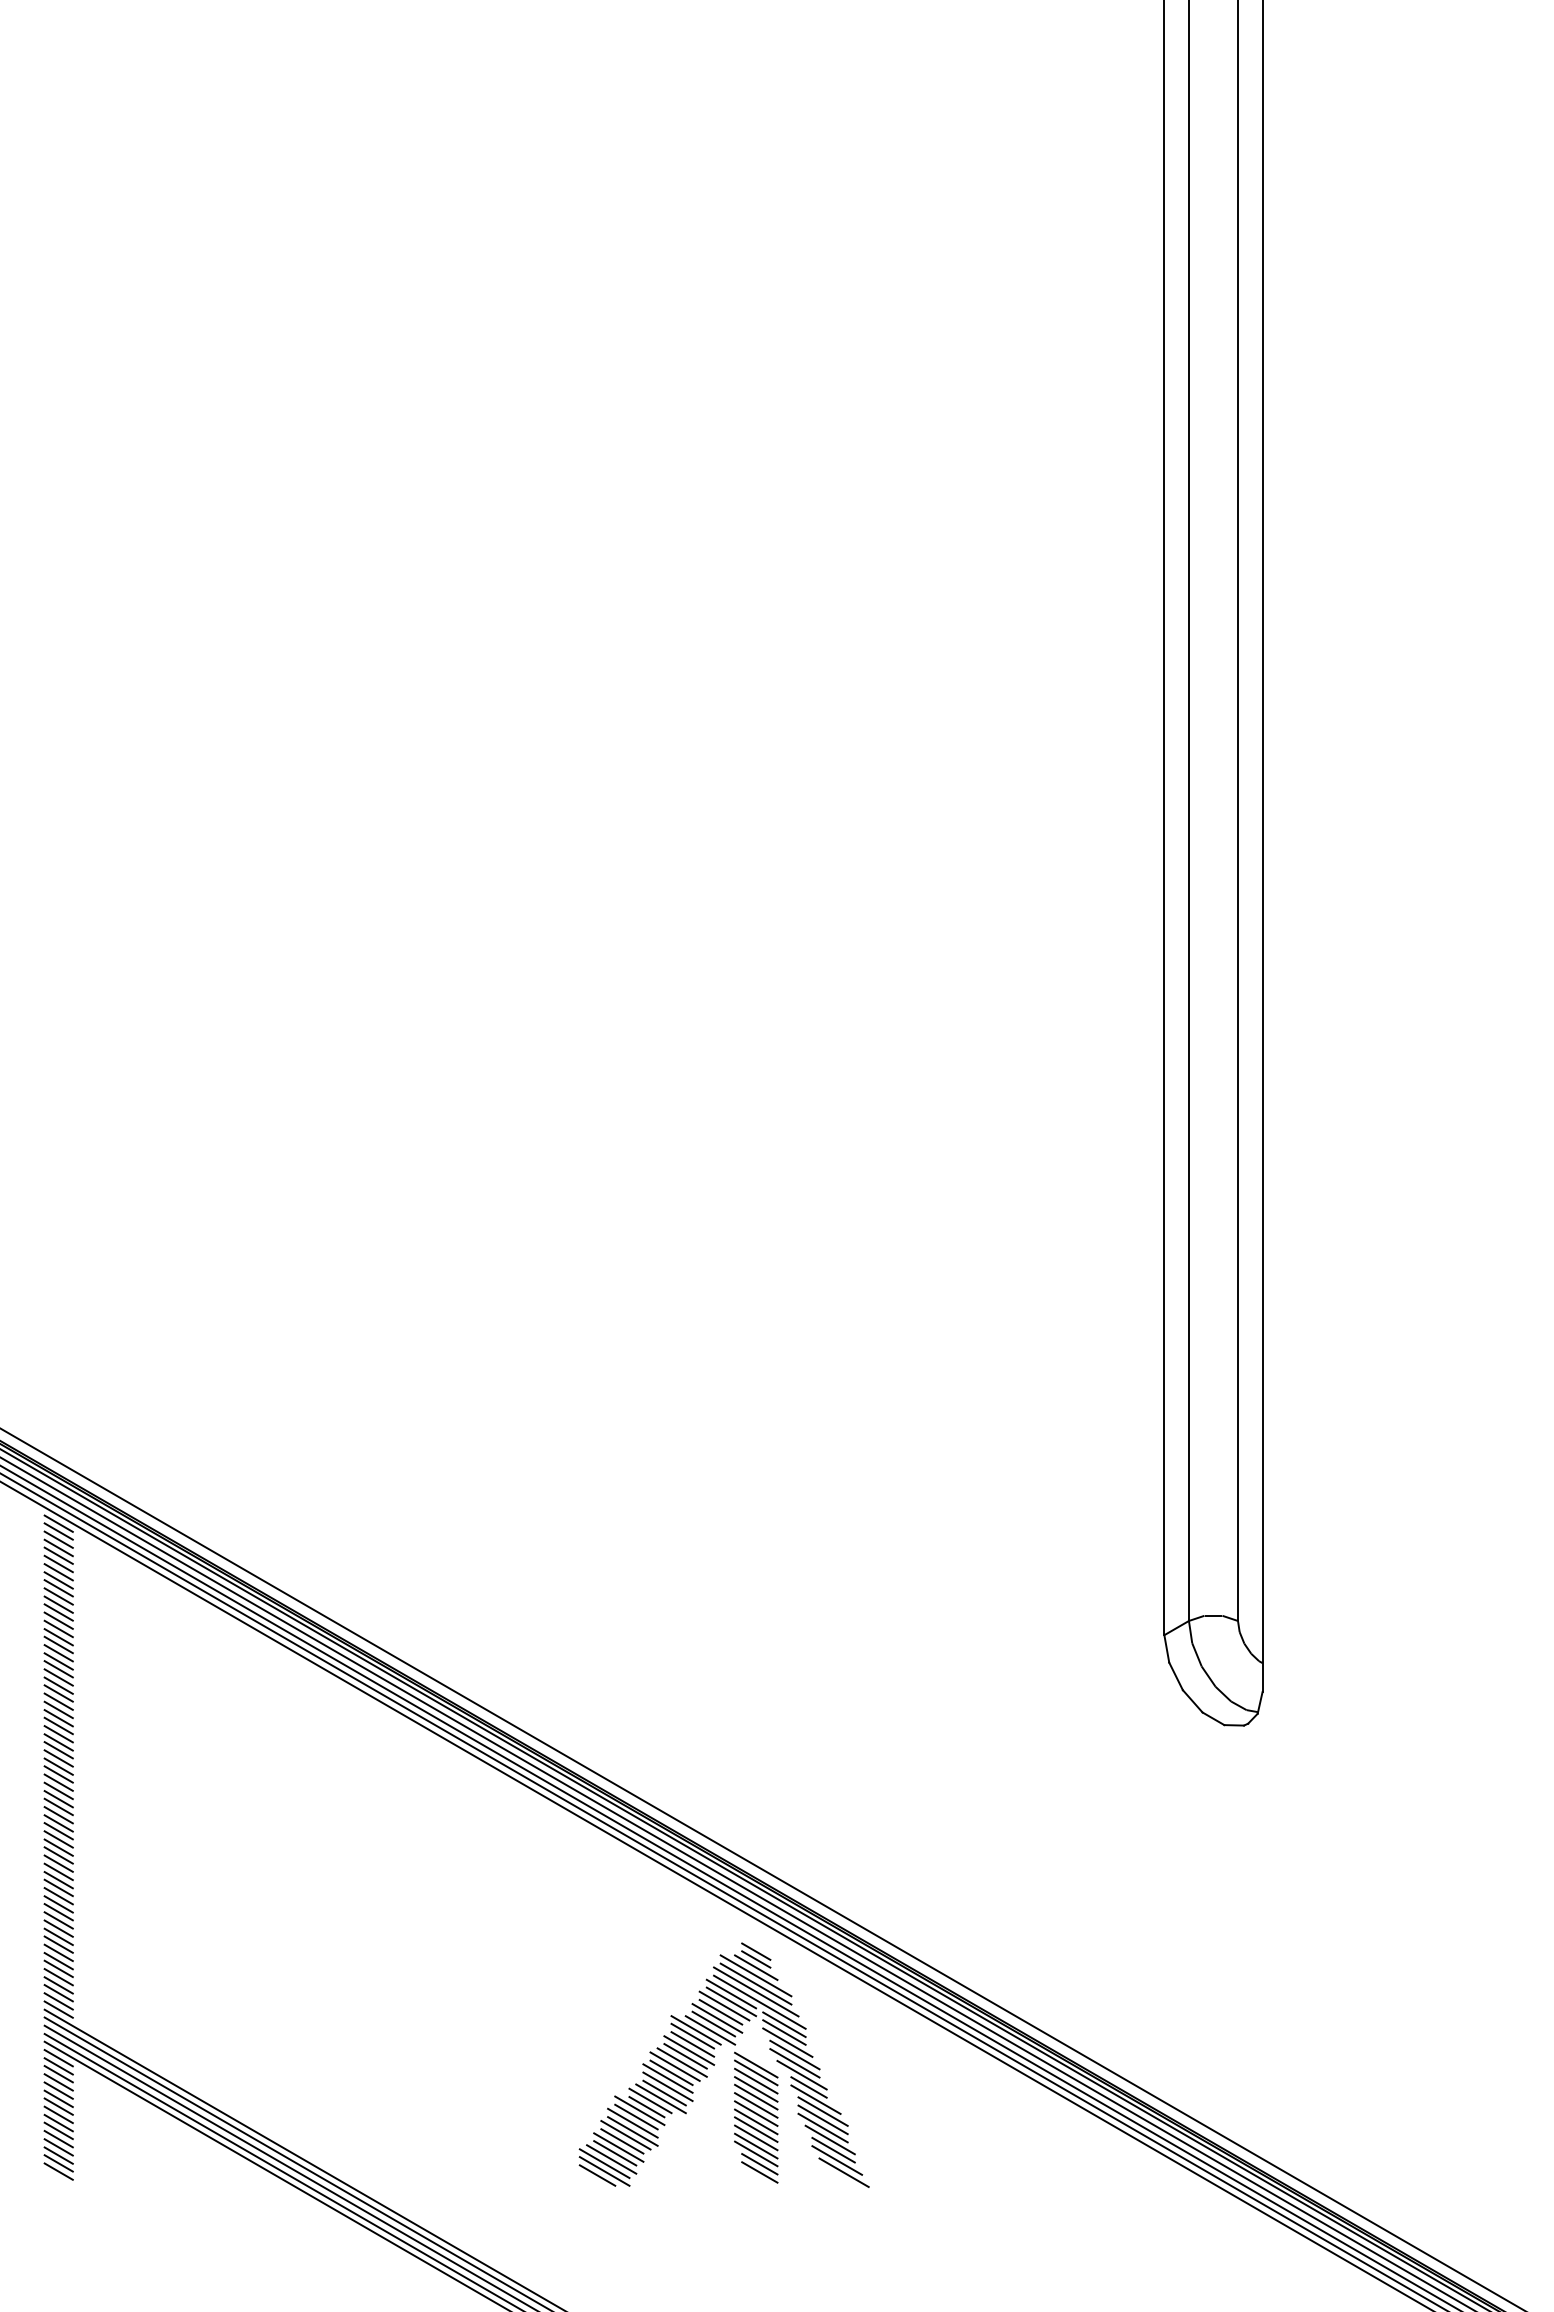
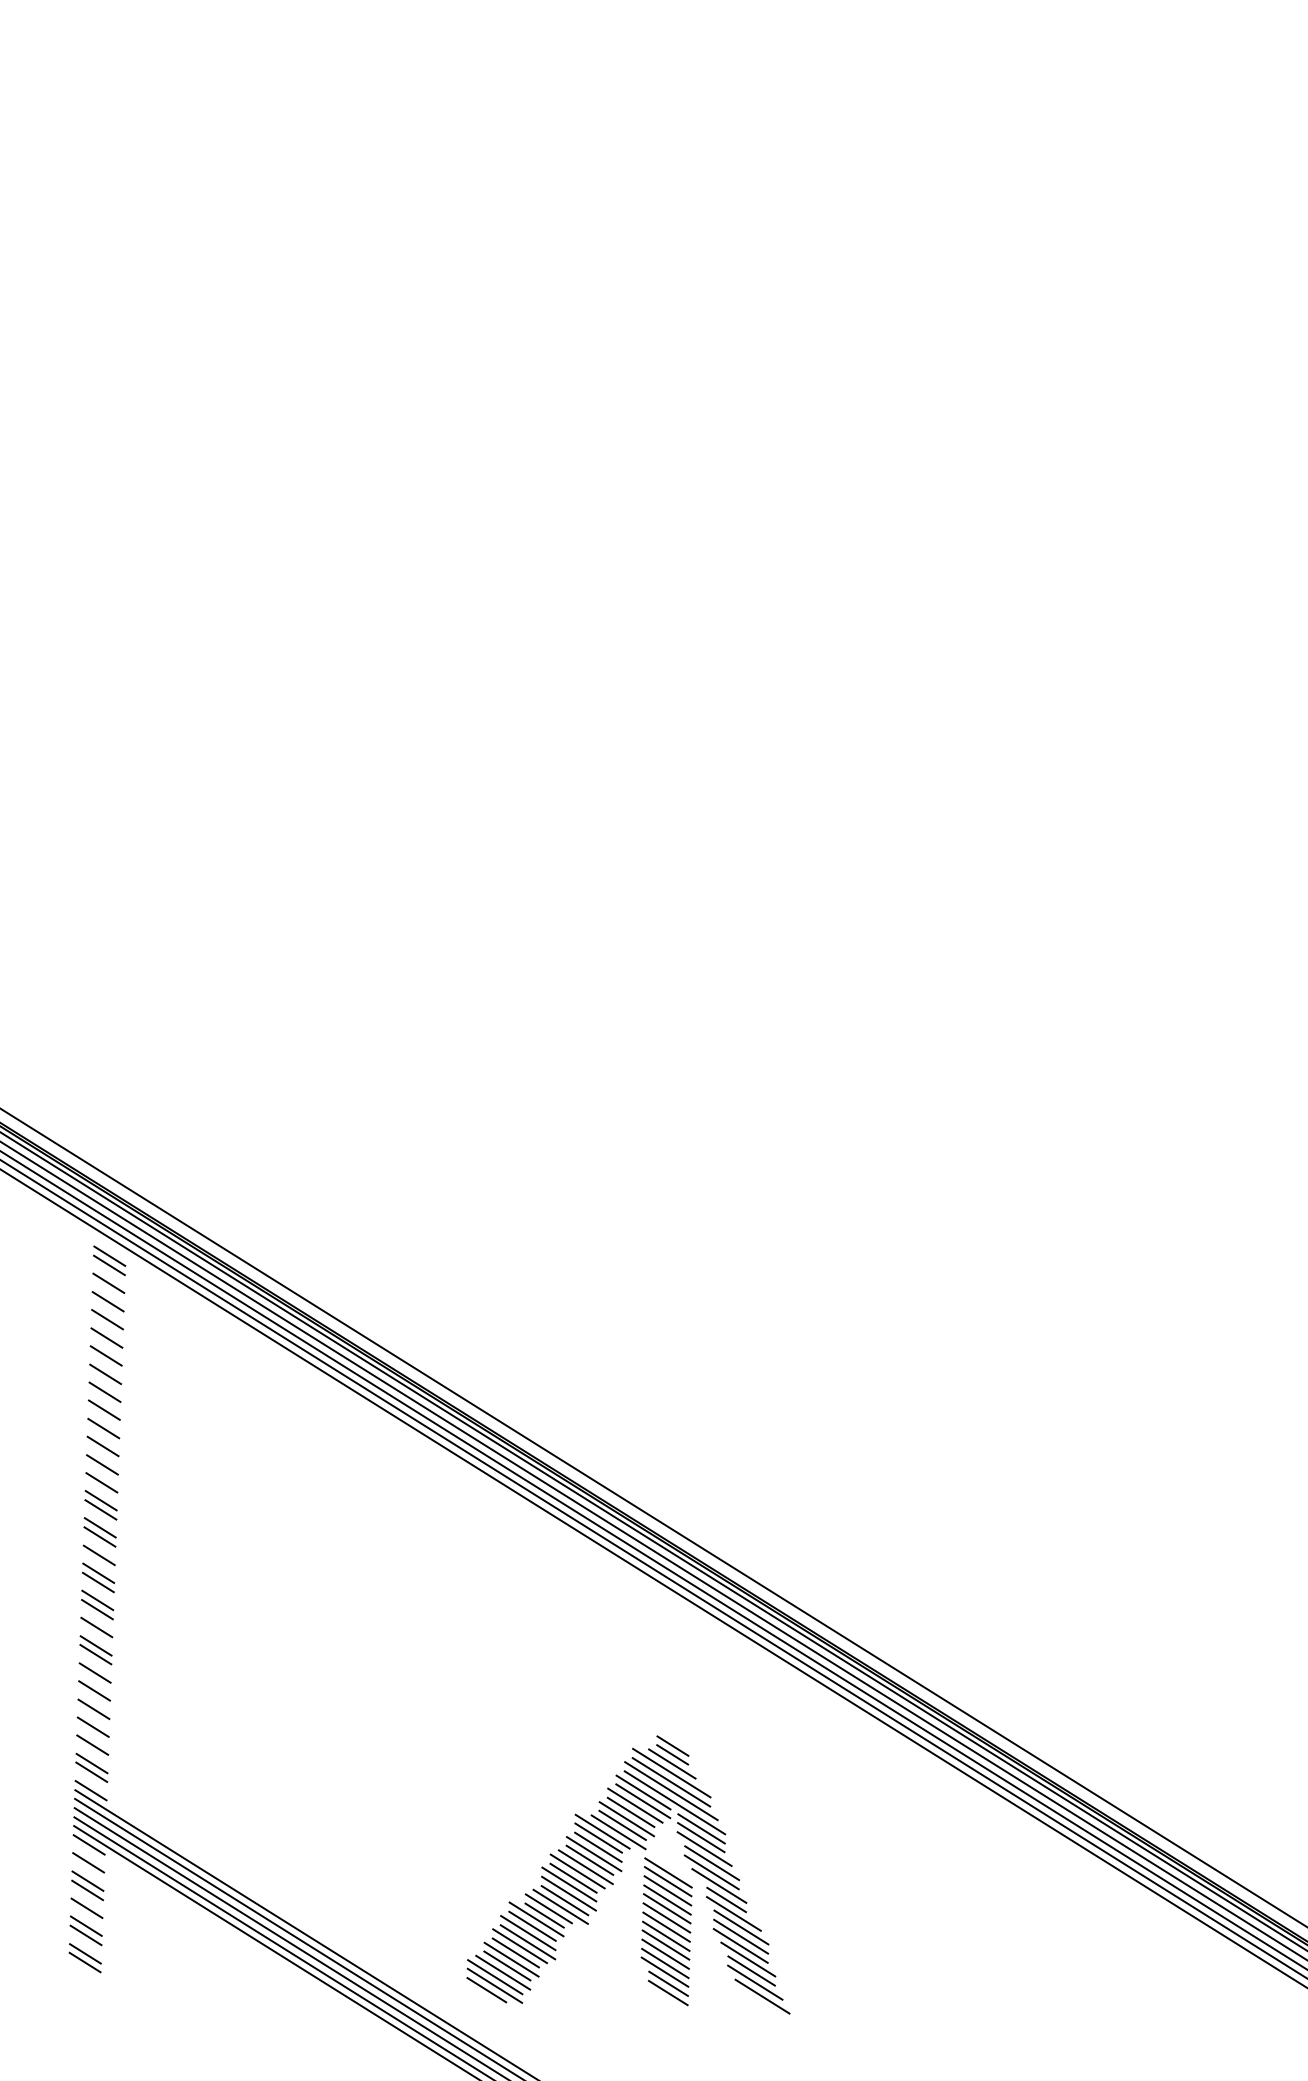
line: (58, 1523) -> (109, 1247), removed
line: (58, 1547) -> (108, 1274), removed
line: (58, 1563) -> (108, 1291), removed
line: (58, 1580) -> (107, 1310), removed
line: (58, 1596) -> (106, 1328), removed
line: (58, 1612) -> (106, 1346), removed
line: (58, 1628) -> (105, 1364), removed
line: (58, 1644) -> (105, 1382), removed
line: (58, 1661) -> (104, 1401), removed
line: (58, 1677) -> (103, 1419), removed
line: (58, 1693) -> (103, 1437), removed
line: (58, 1709) -> (102, 1455), removed
line: (58, 1725) -> (101, 1473), removed
line: (58, 1742) -> (101, 1492), removed
line: (58, 1766) -> (100, 1518), removed
line: (58, 1790) -> (99, 1545), removed
line: (58, 1806) -> (98, 1563), removed
line: (58, 1831) -> (97, 1591), removed
line: (58, 1855) -> (96, 1618), removed
line: (58, 1871) -> (96, 1636), removed
line: (58, 1896) -> (95, 1664), removed
line: (58, 1912) -> (94, 1682), removed
line: (58, 1928) -> (93, 1699), removed
line: (58, 1944) -> (93, 1717), removed
line: (58, 1961) -> (92, 1736), removed
line: (58, 1977) -> (92, 1754), removed
line: (58, 2001) -> (91, 1781), removed
part: (715, 2064) -> (622, 1870), moved
line: (58, 2066) -> (88, 1854), removed
line: (58, 2082) -> (87, 1872), removed
line: (58, 2106) -> (87, 1898), removed
line: (58, 2122) -> (86, 1916), removed
line: (58, 2147) -> (85, 1944), removed
line: (58, 2171) -> (84, 1971), removed

